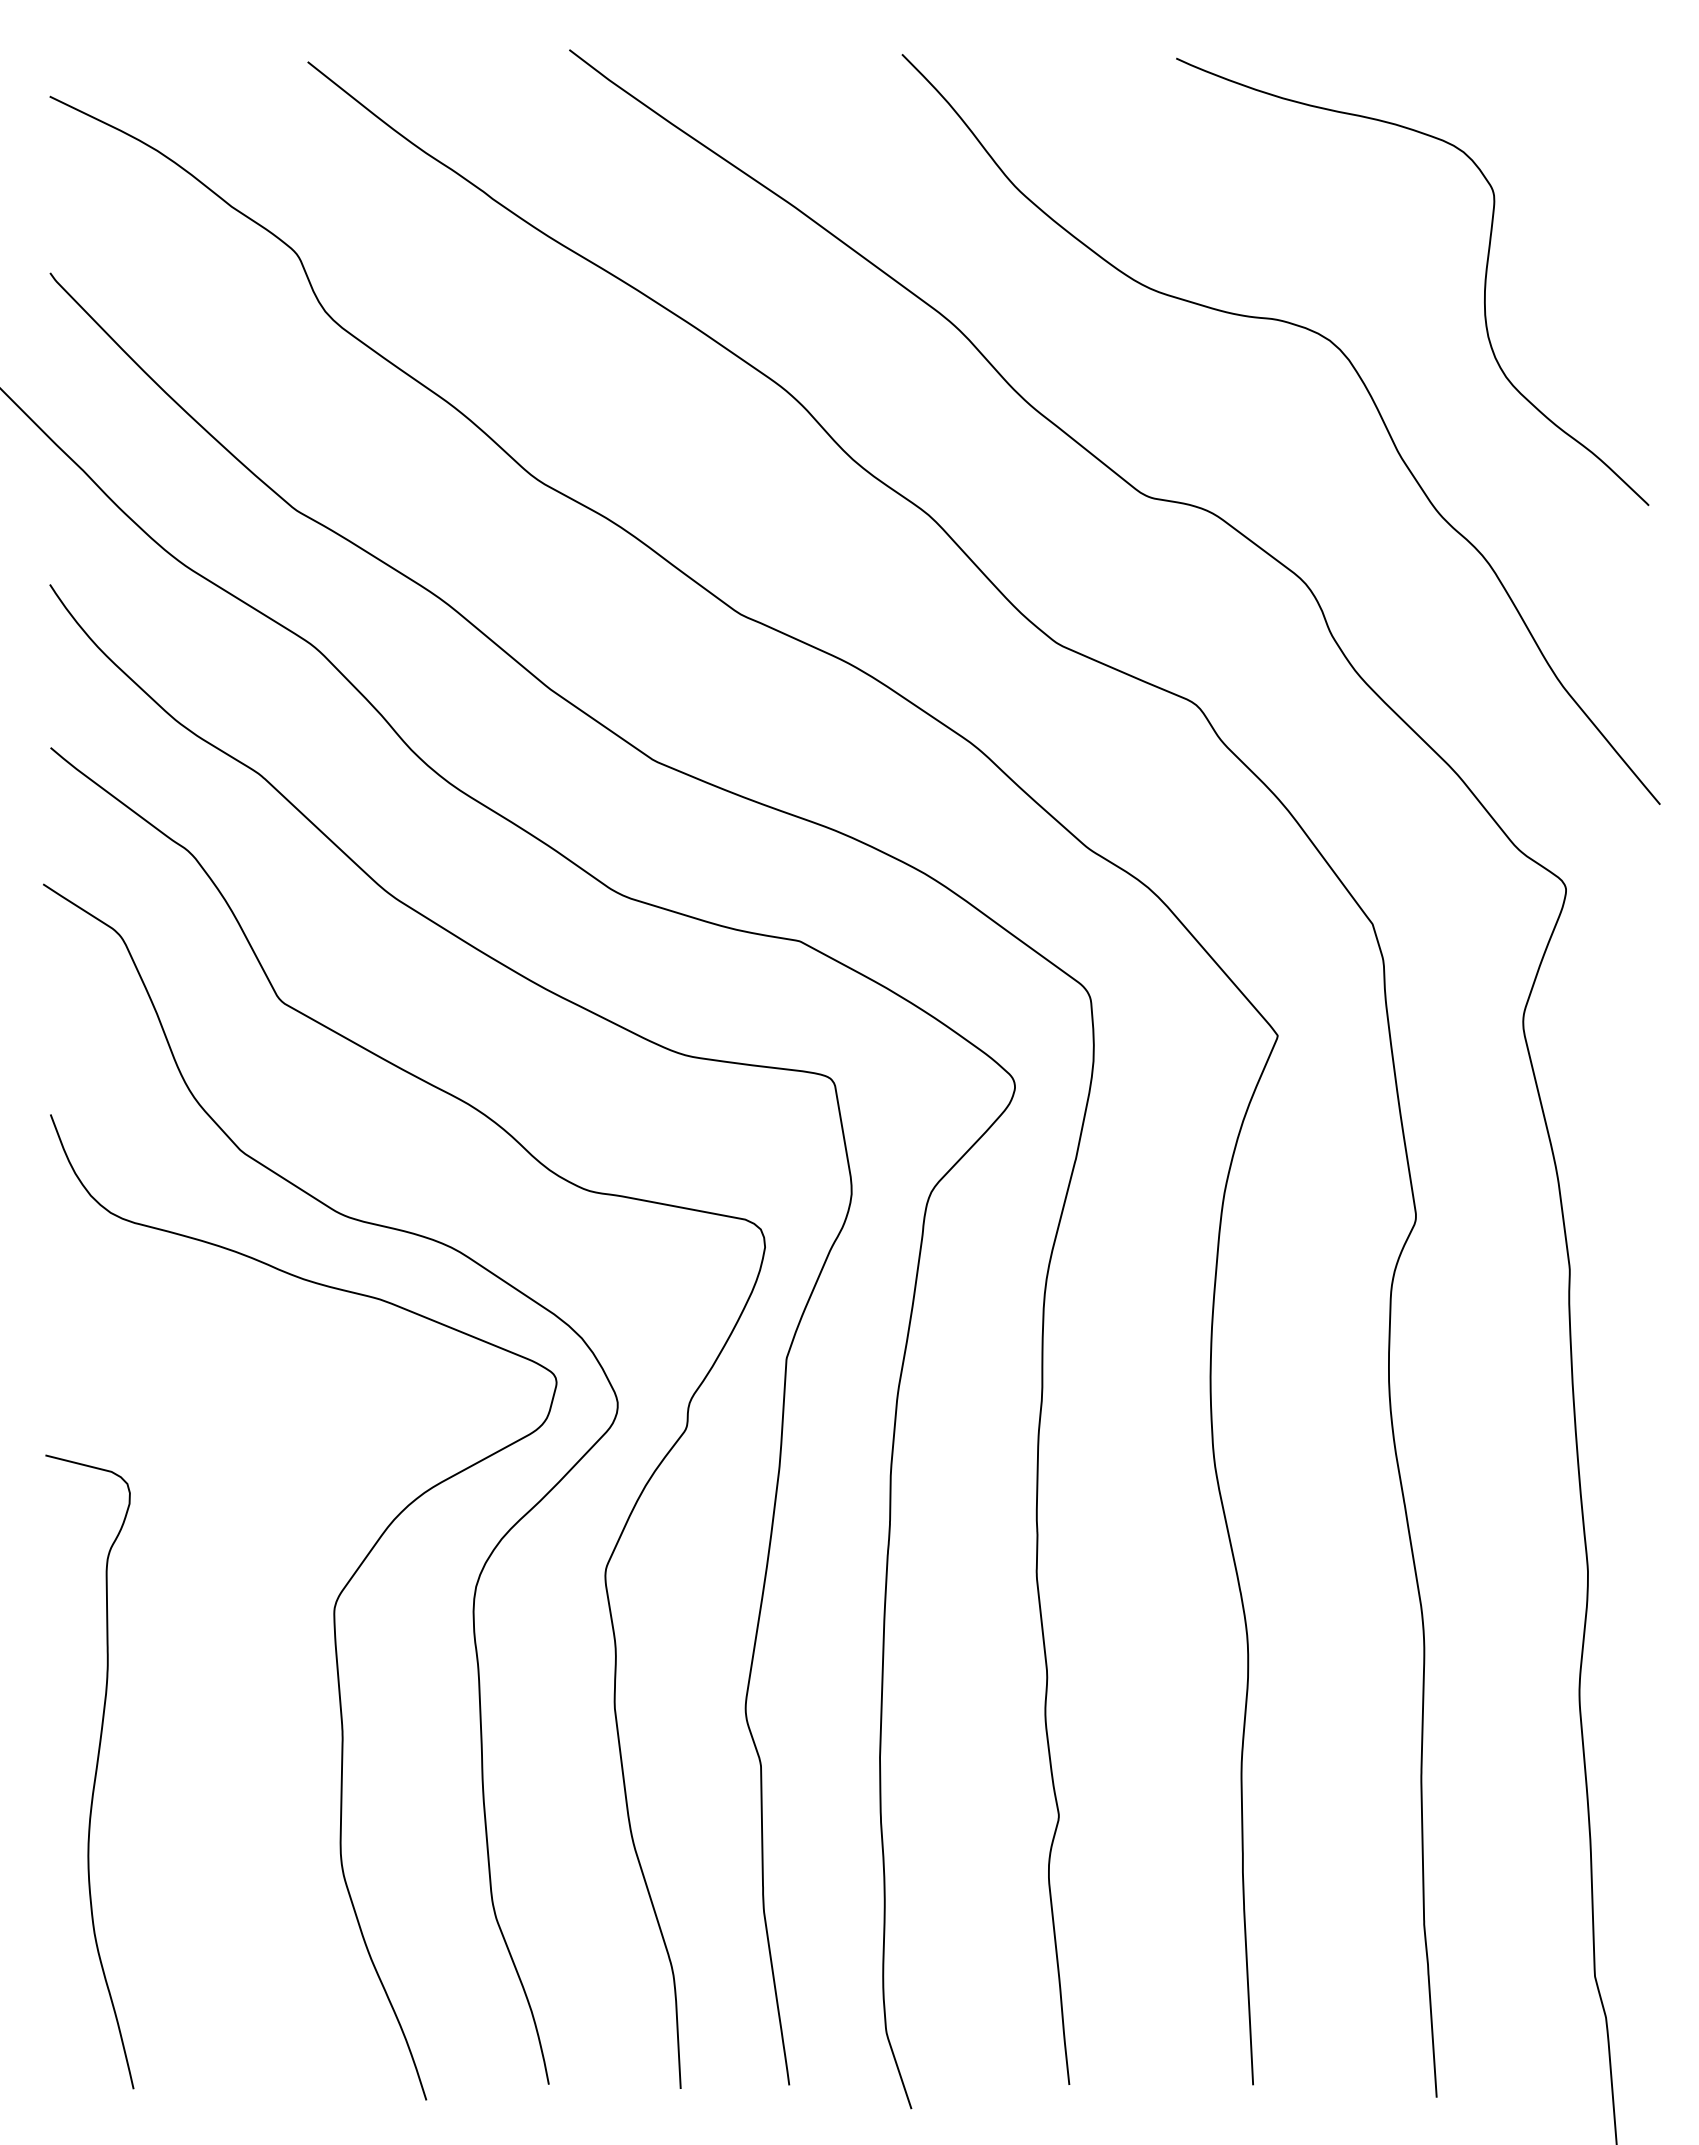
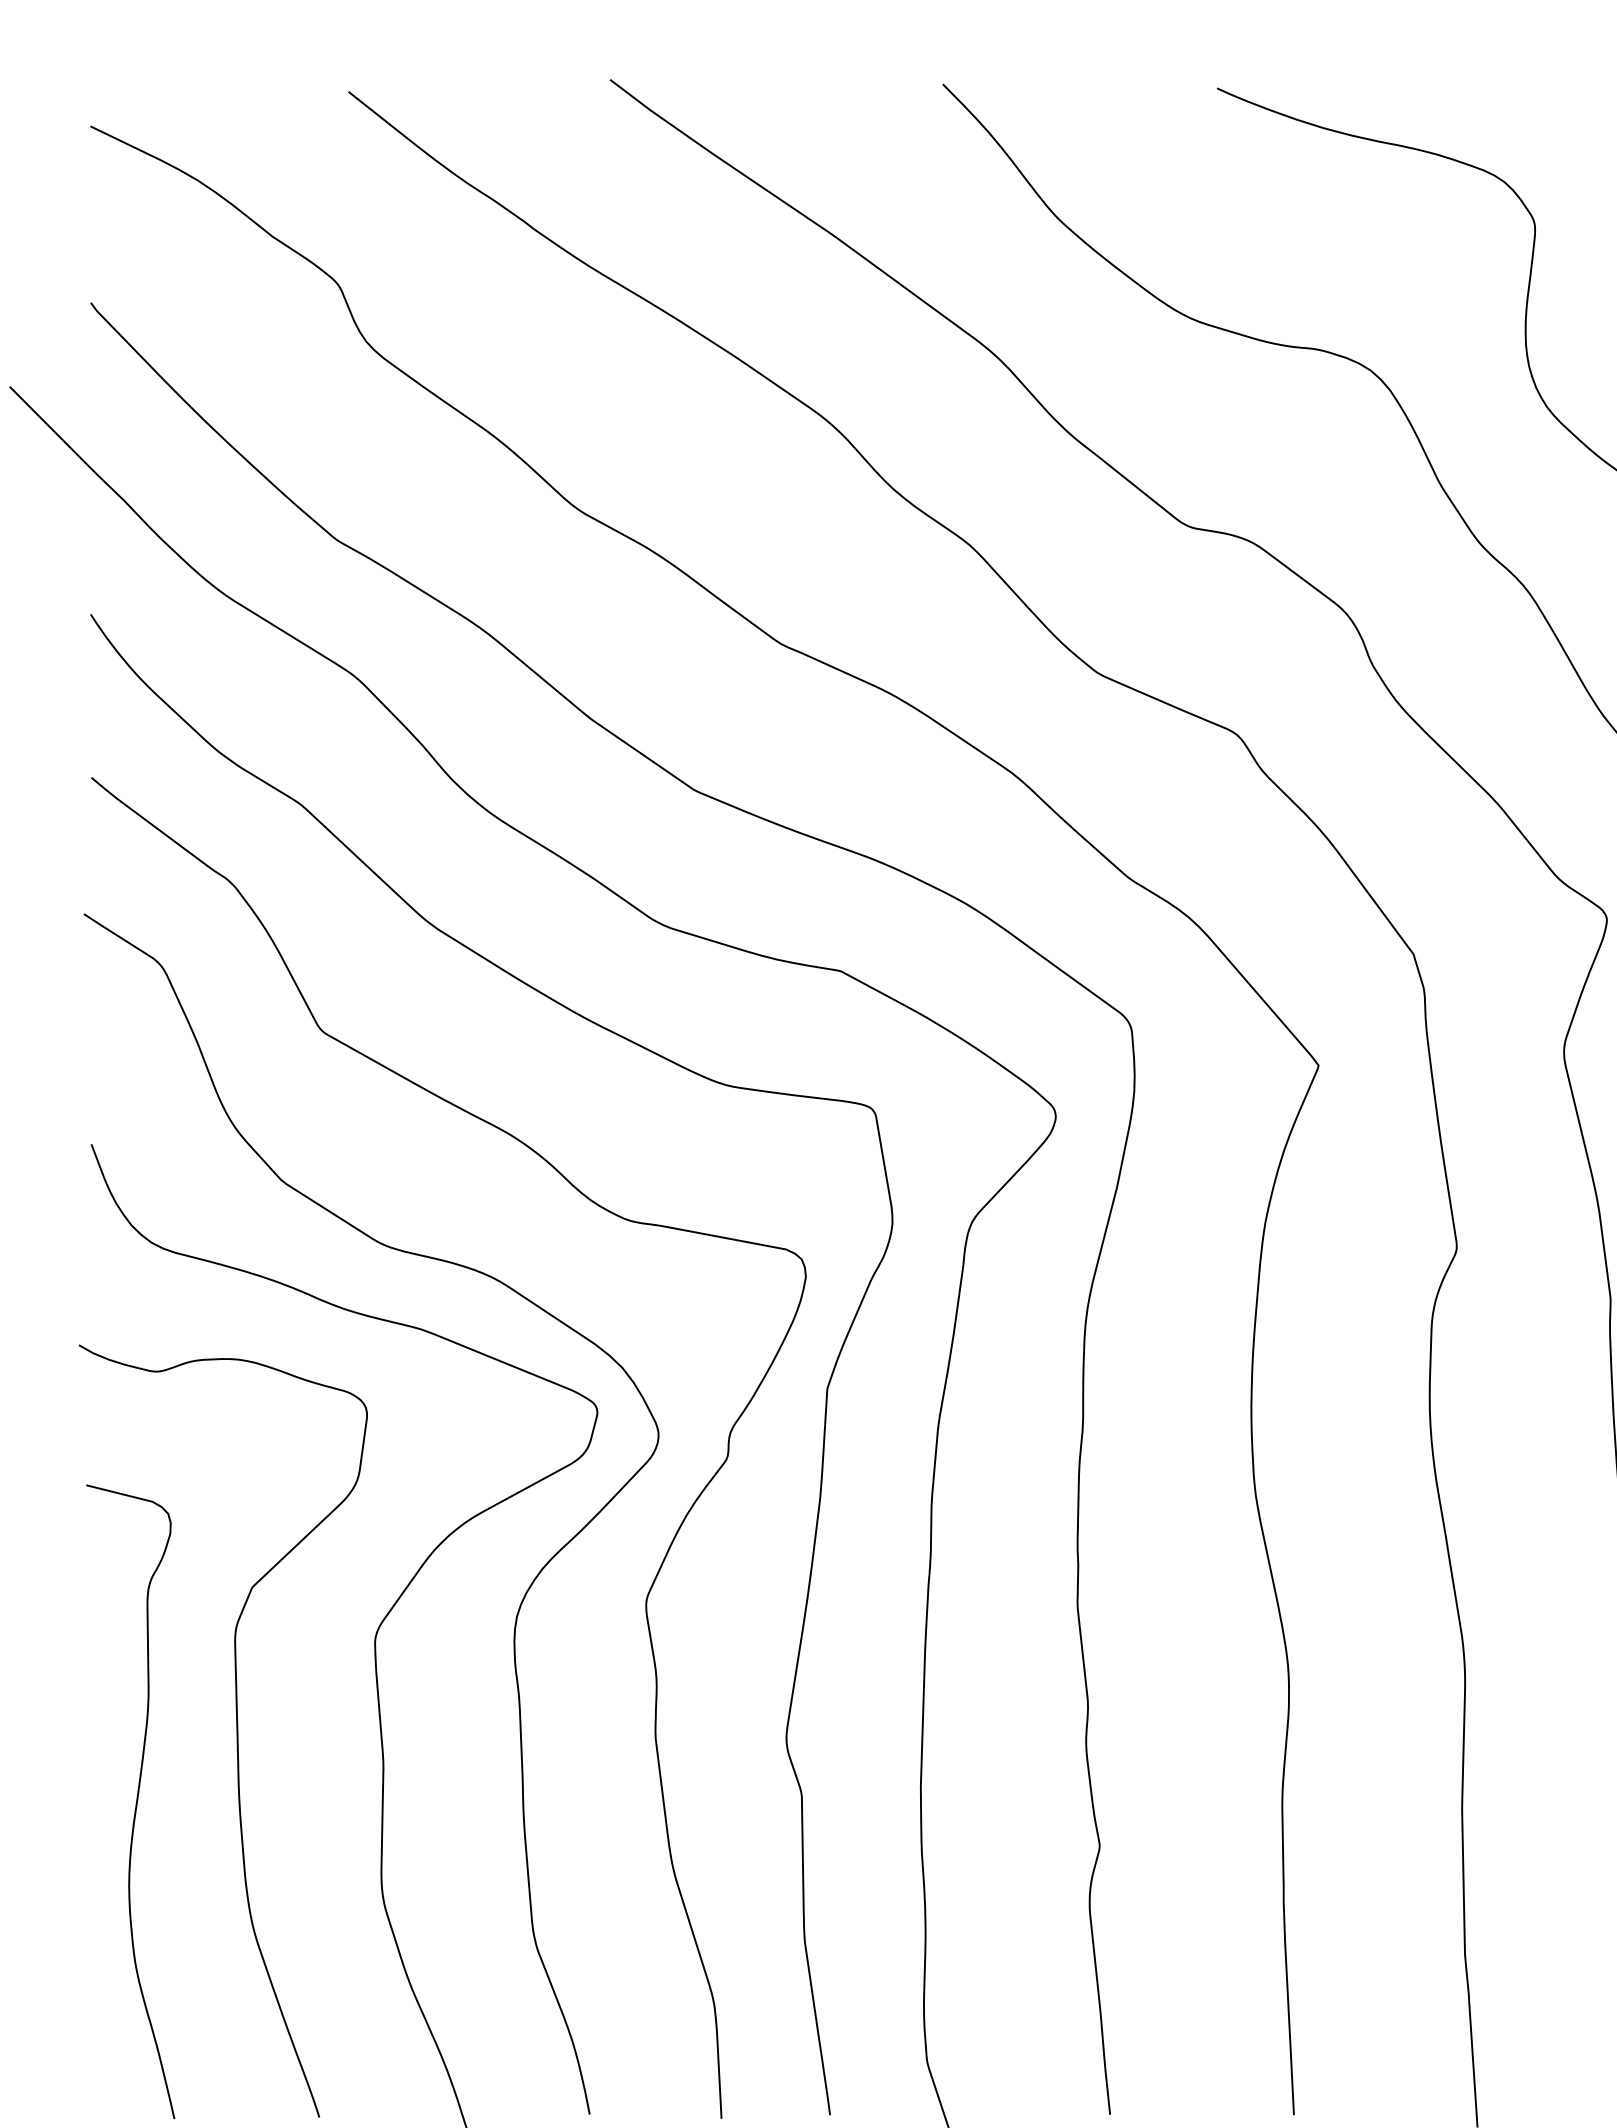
curve: (195, 1700) -> (236, 1730), added

